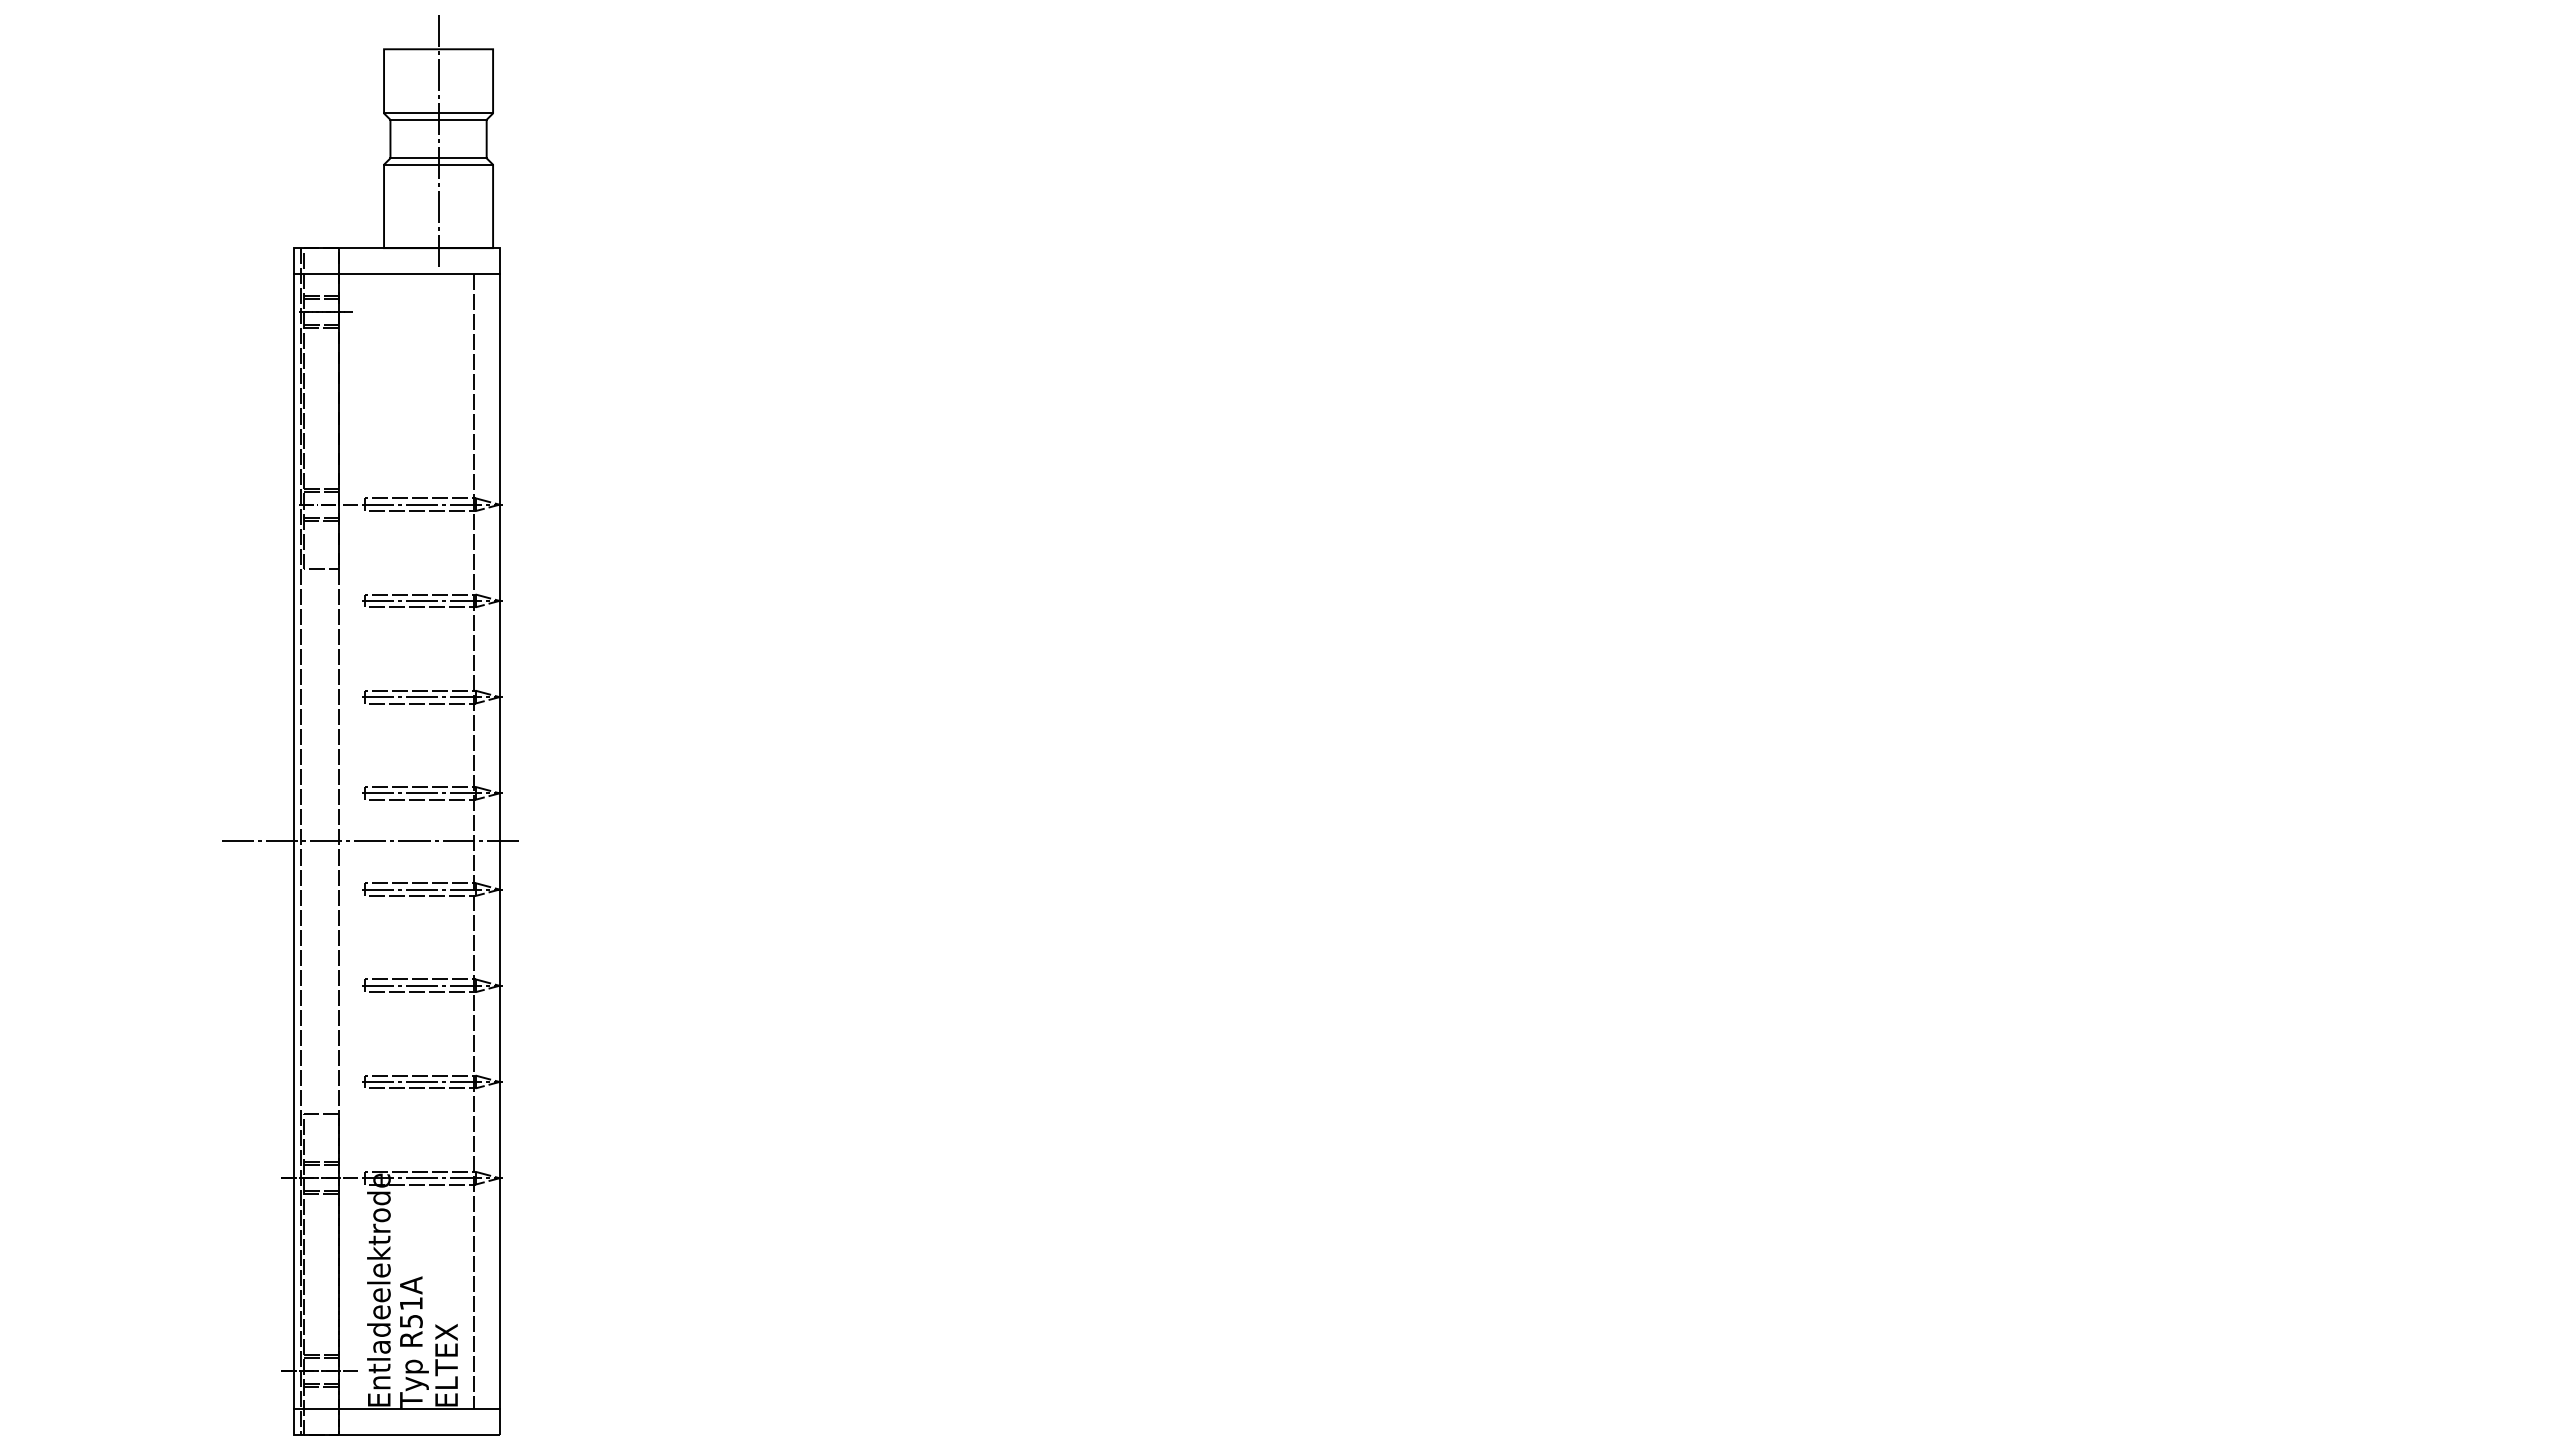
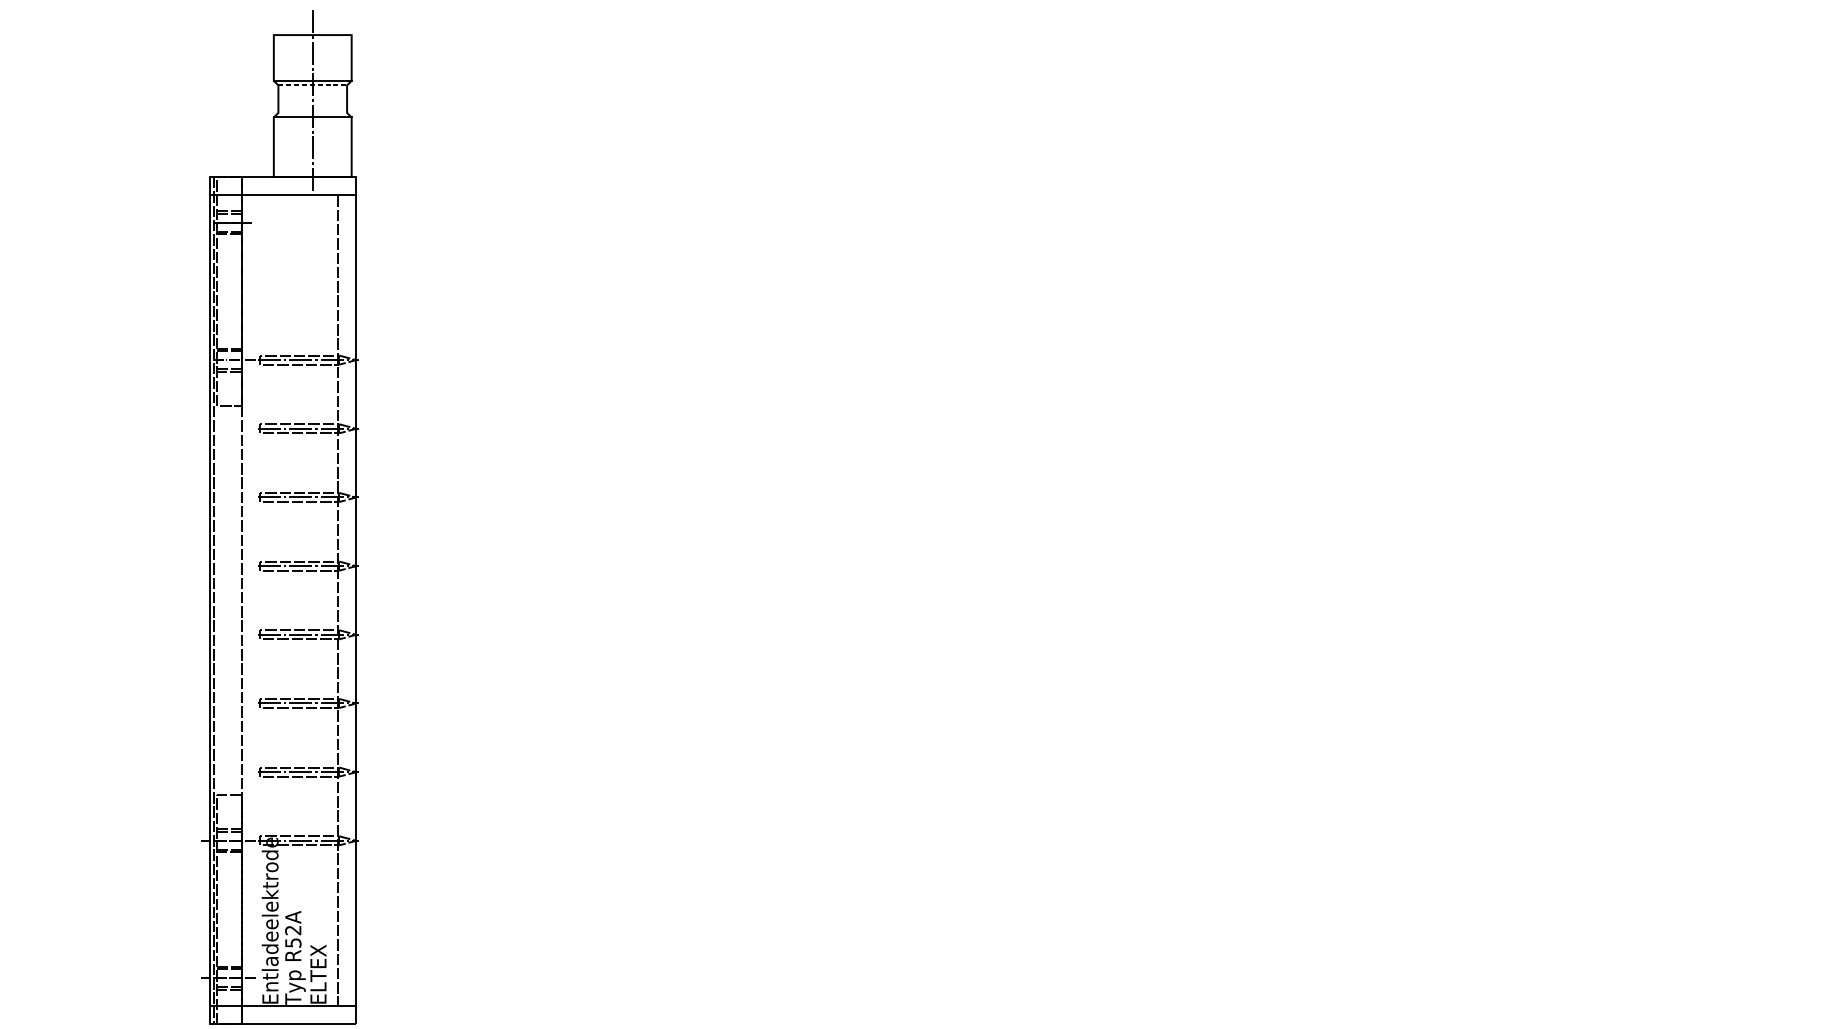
line: (439, 119) -> (313, 85), solid -> dashed
line: (438, 158) -> (312, 113), removed
line: (369, 841) -> (263, 600), removed
text: (410, 1303) -> (292, 930), R51A -> R52A

